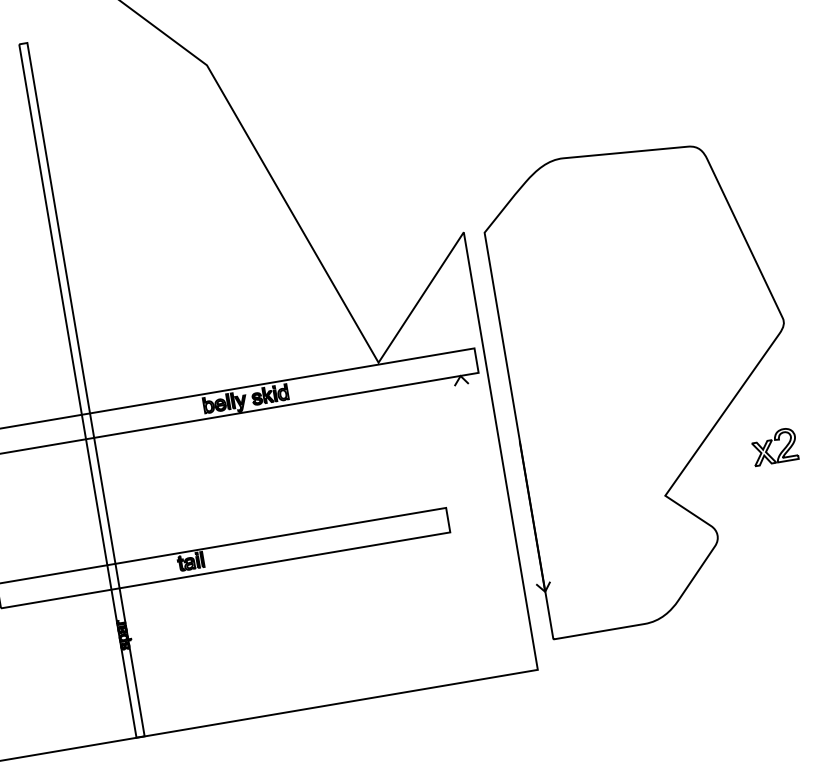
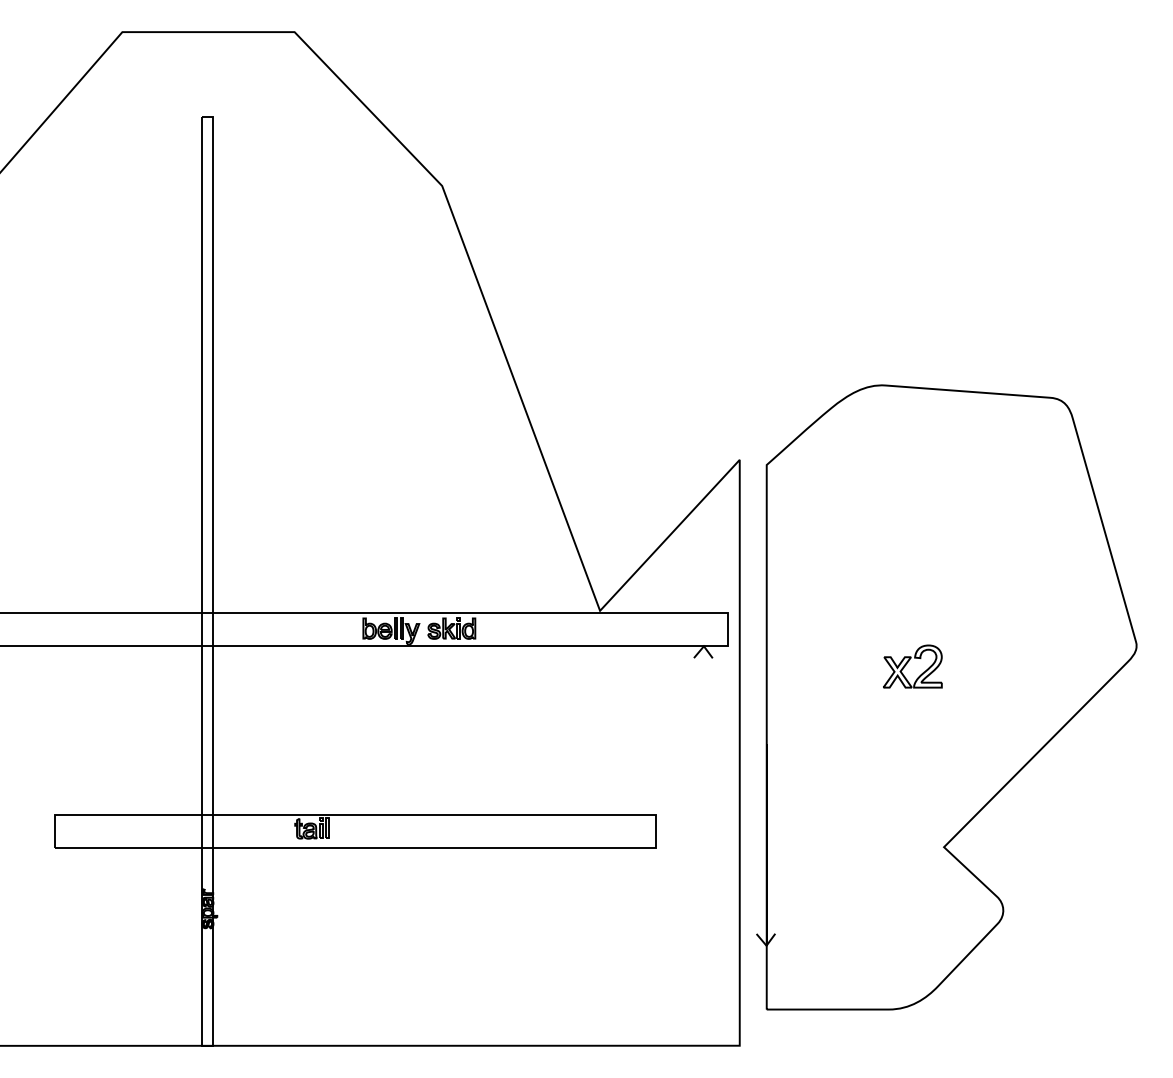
part: (774, 446) -> (912, 666), moved

